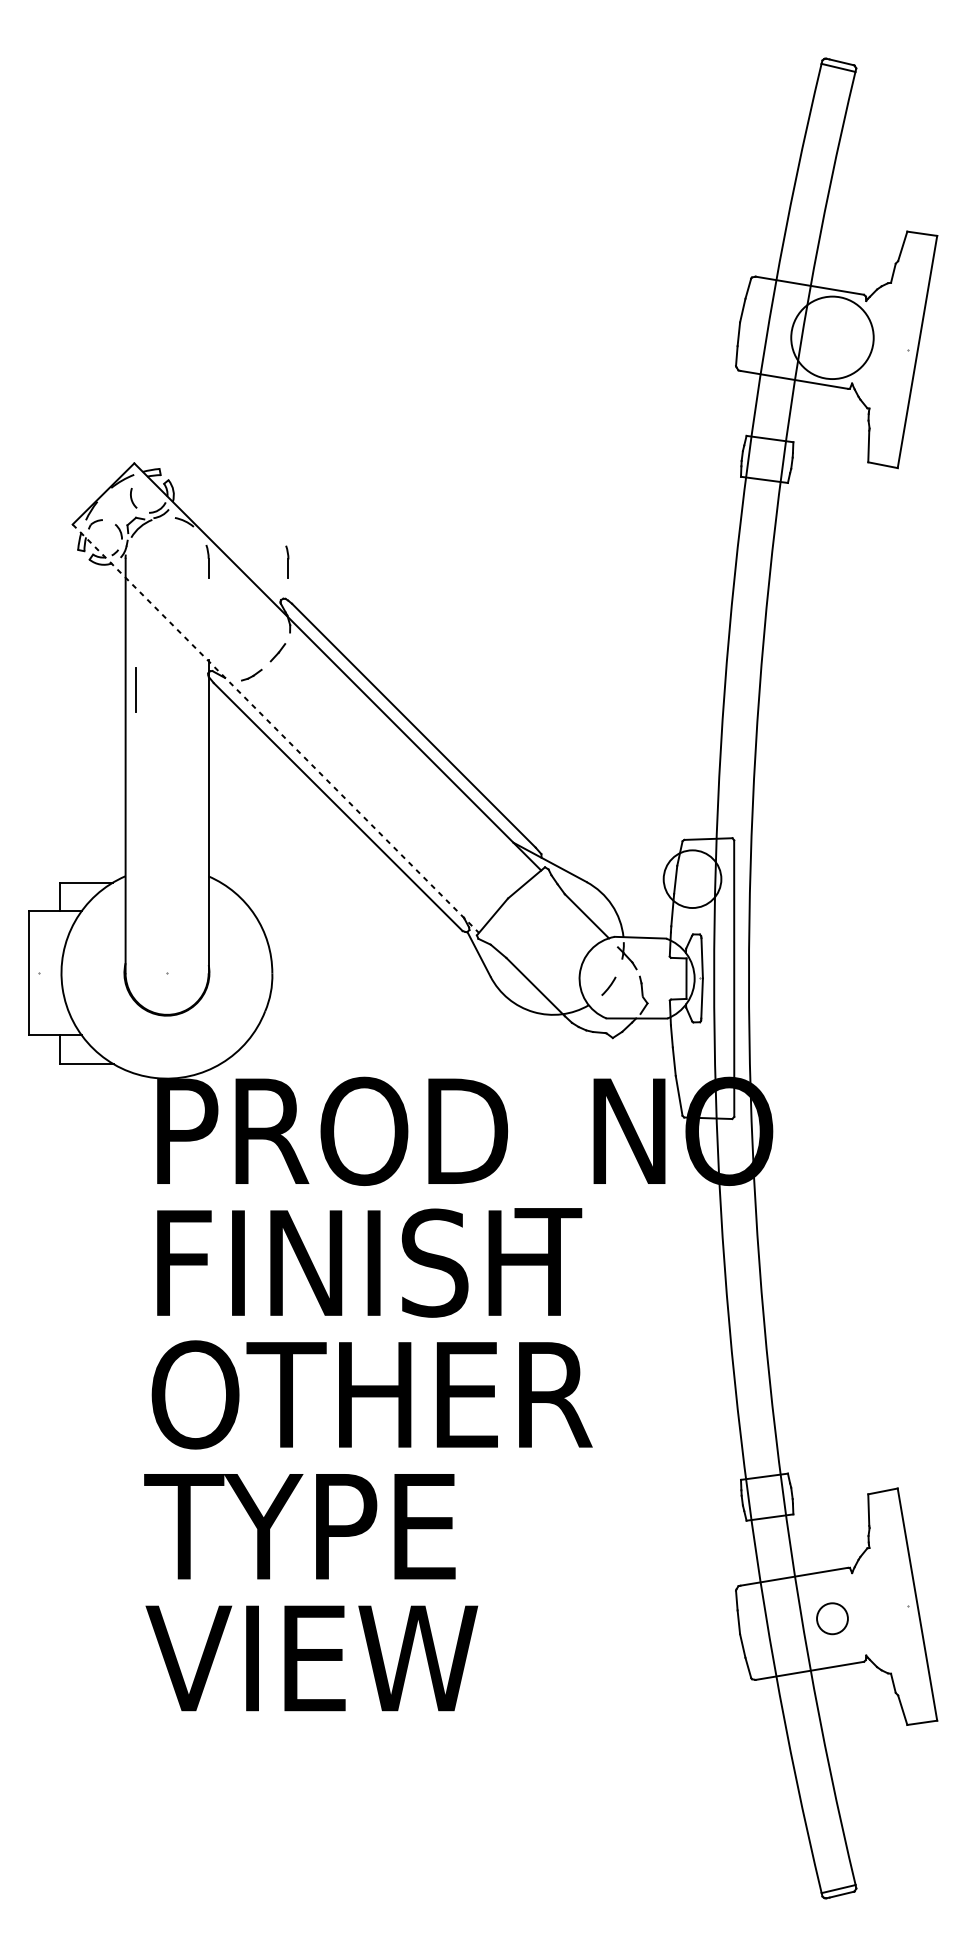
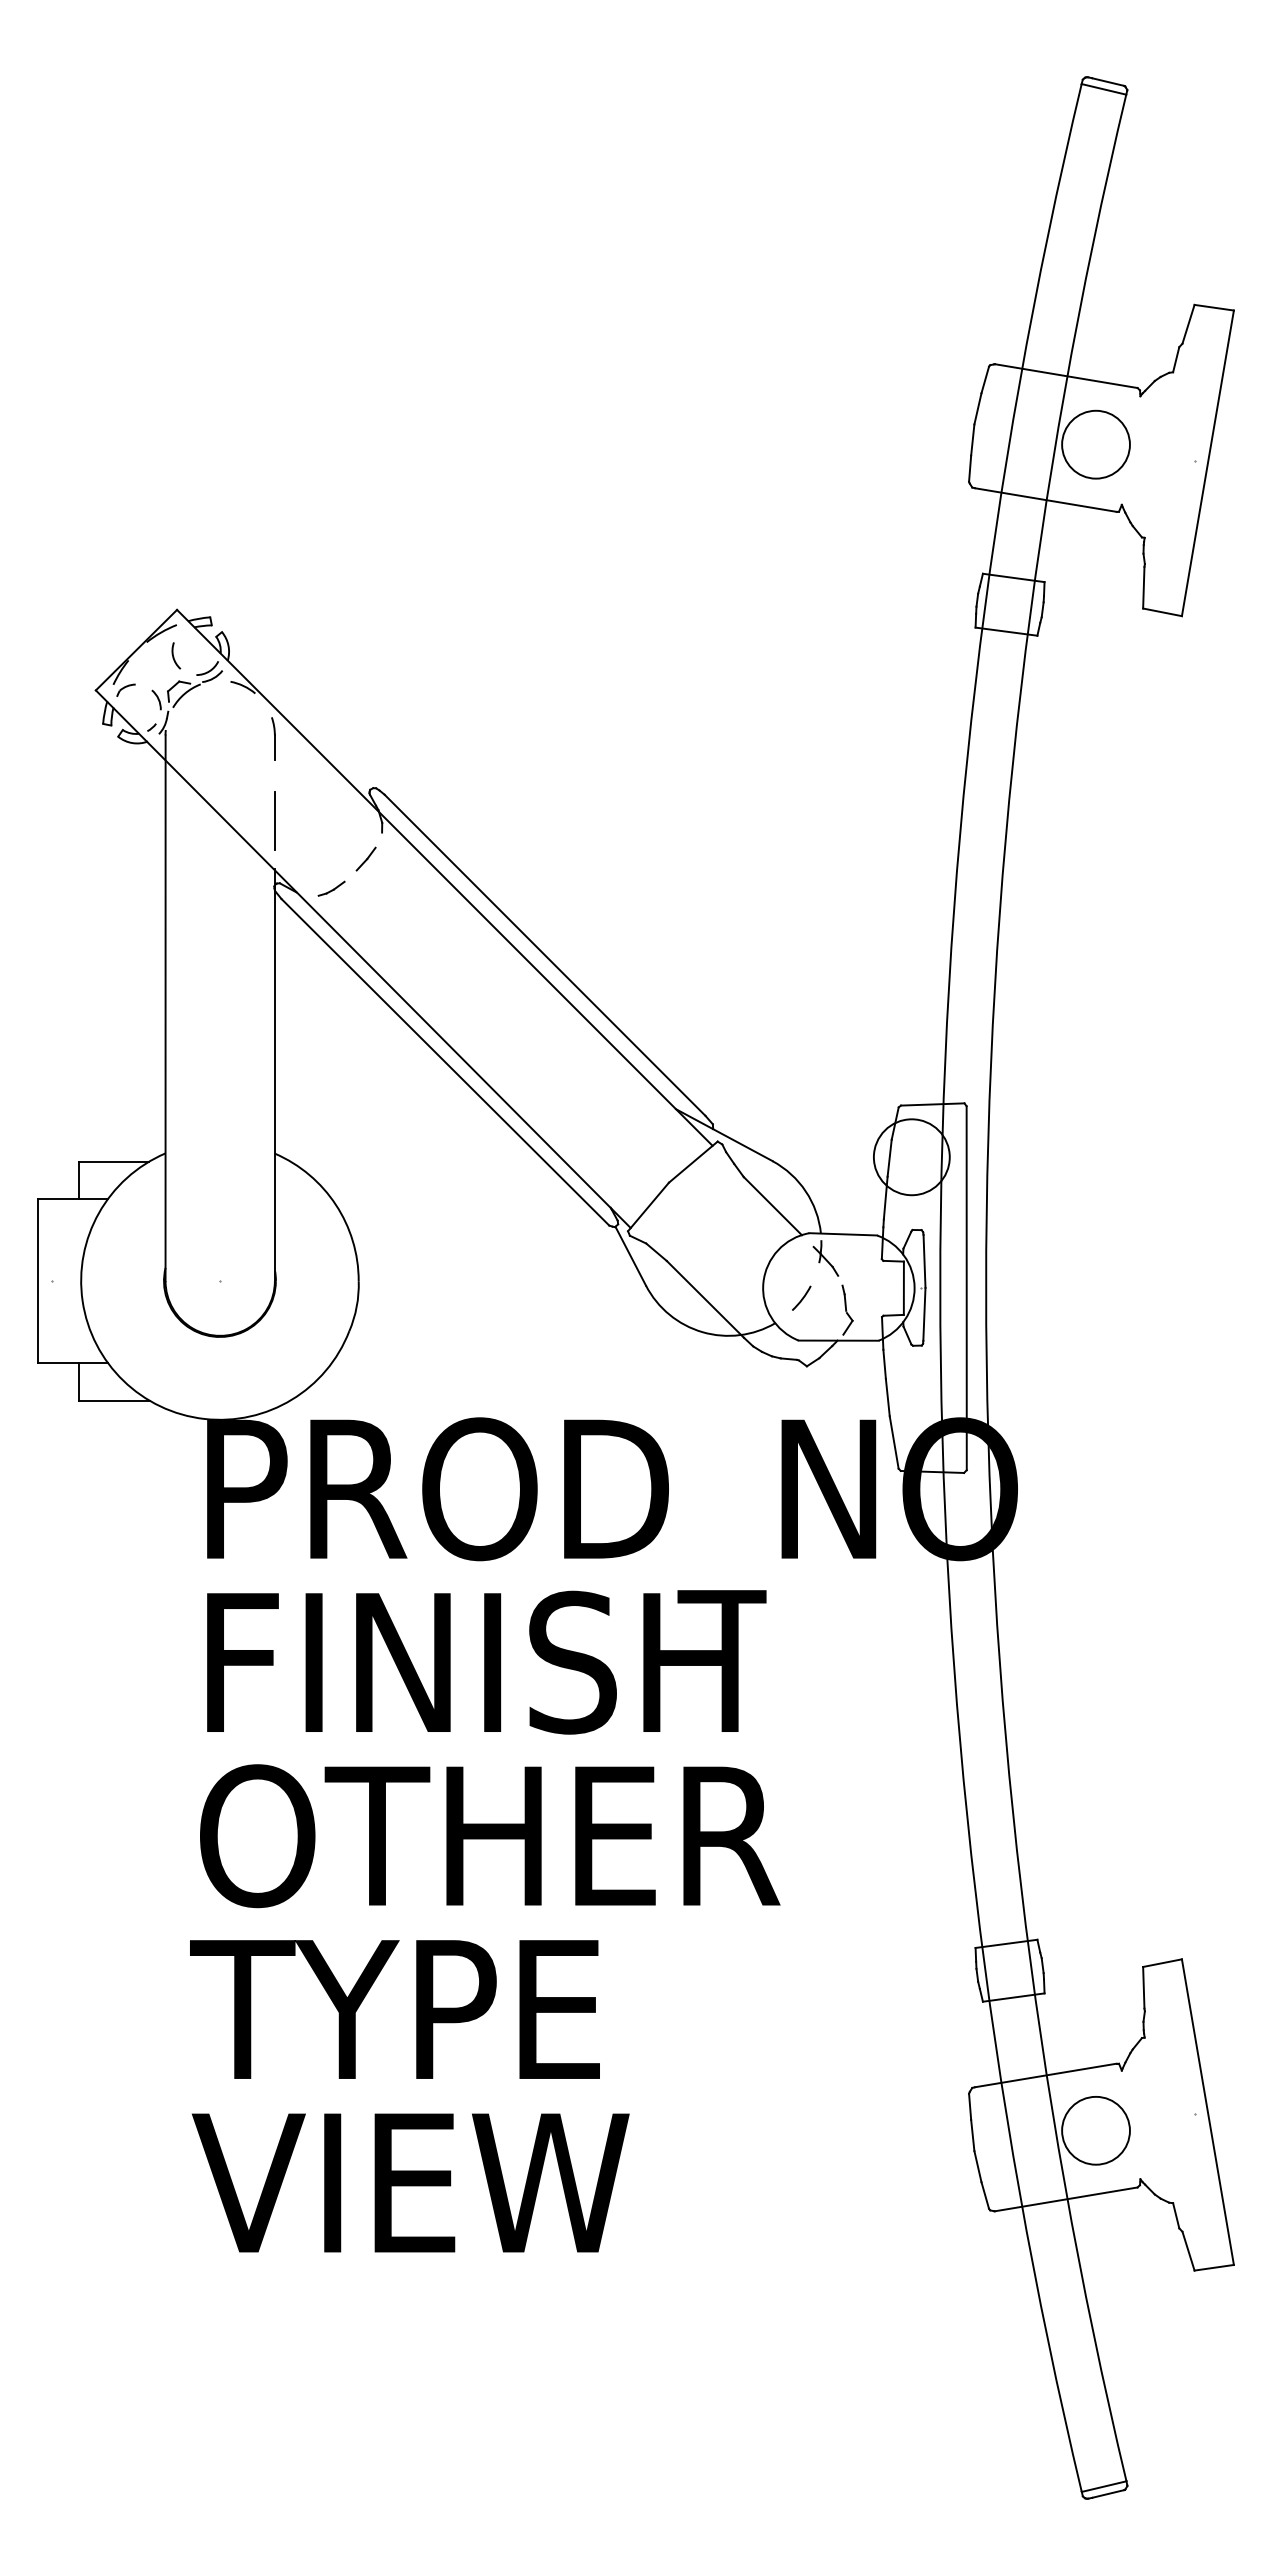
circle: (832, 337) -> (1095, 444), size x0.62
part: (287, 561) -> (378, 739), removed
line: (135, 689) -> (274, 820), moved
line: (275, 728) -> (363, 959), dashed -> solid
circle: (832, 1618) -> (1095, 2130), size x1.67

